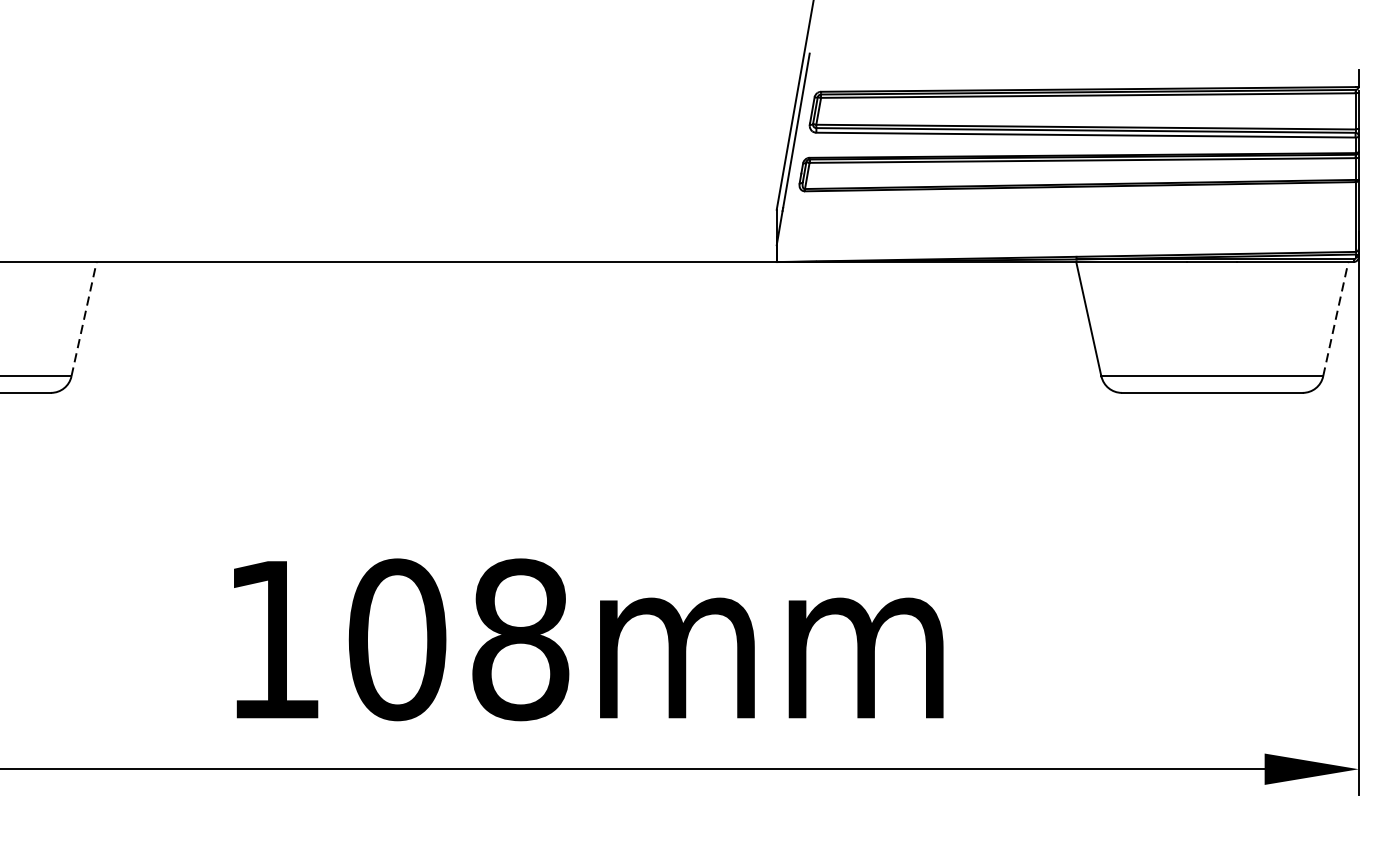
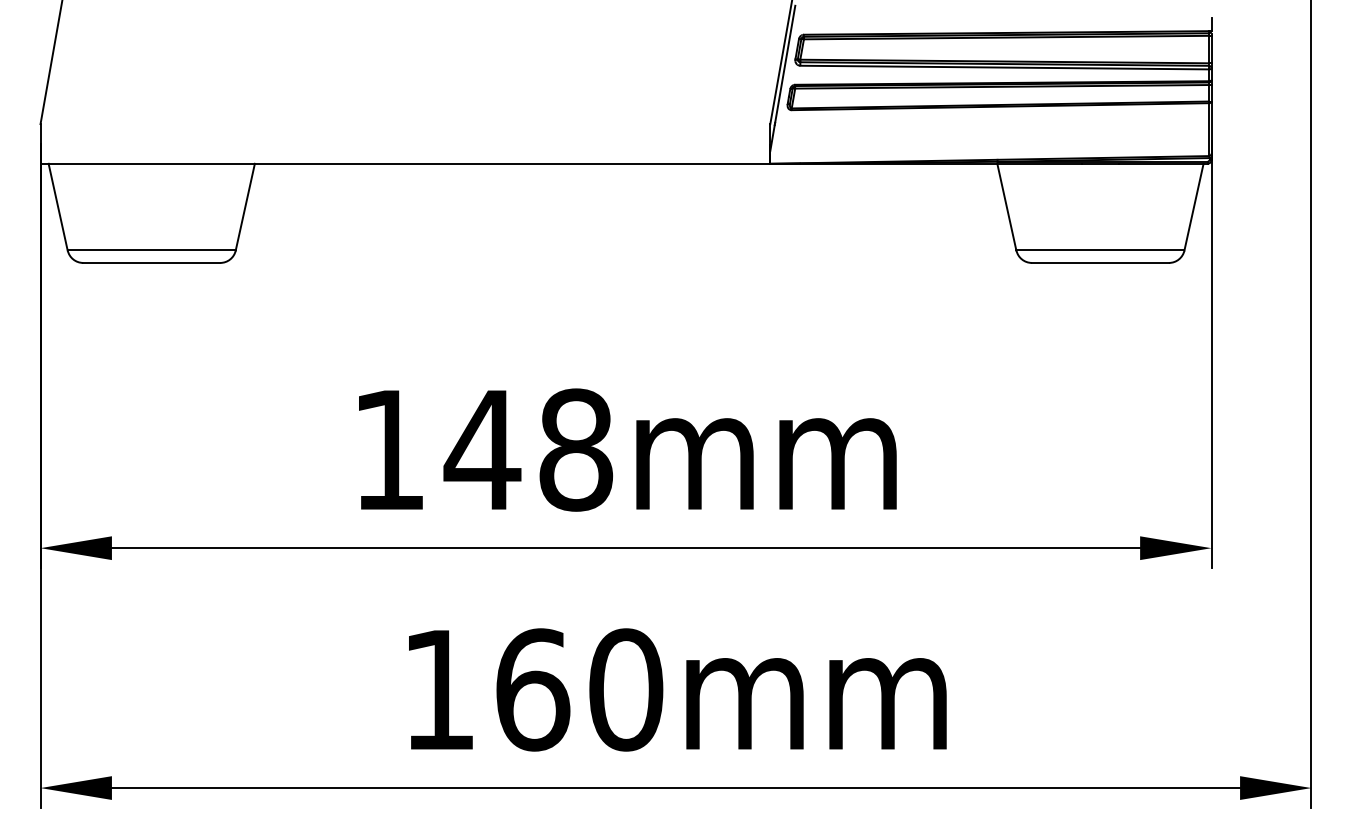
line: (84, 318) -> (245, 206), dashed -> solid
line: (1336, 318) -> (1194, 206), dashed -> solid
text: (396, 639) -> (482, 449), 108mm -> 148mm

